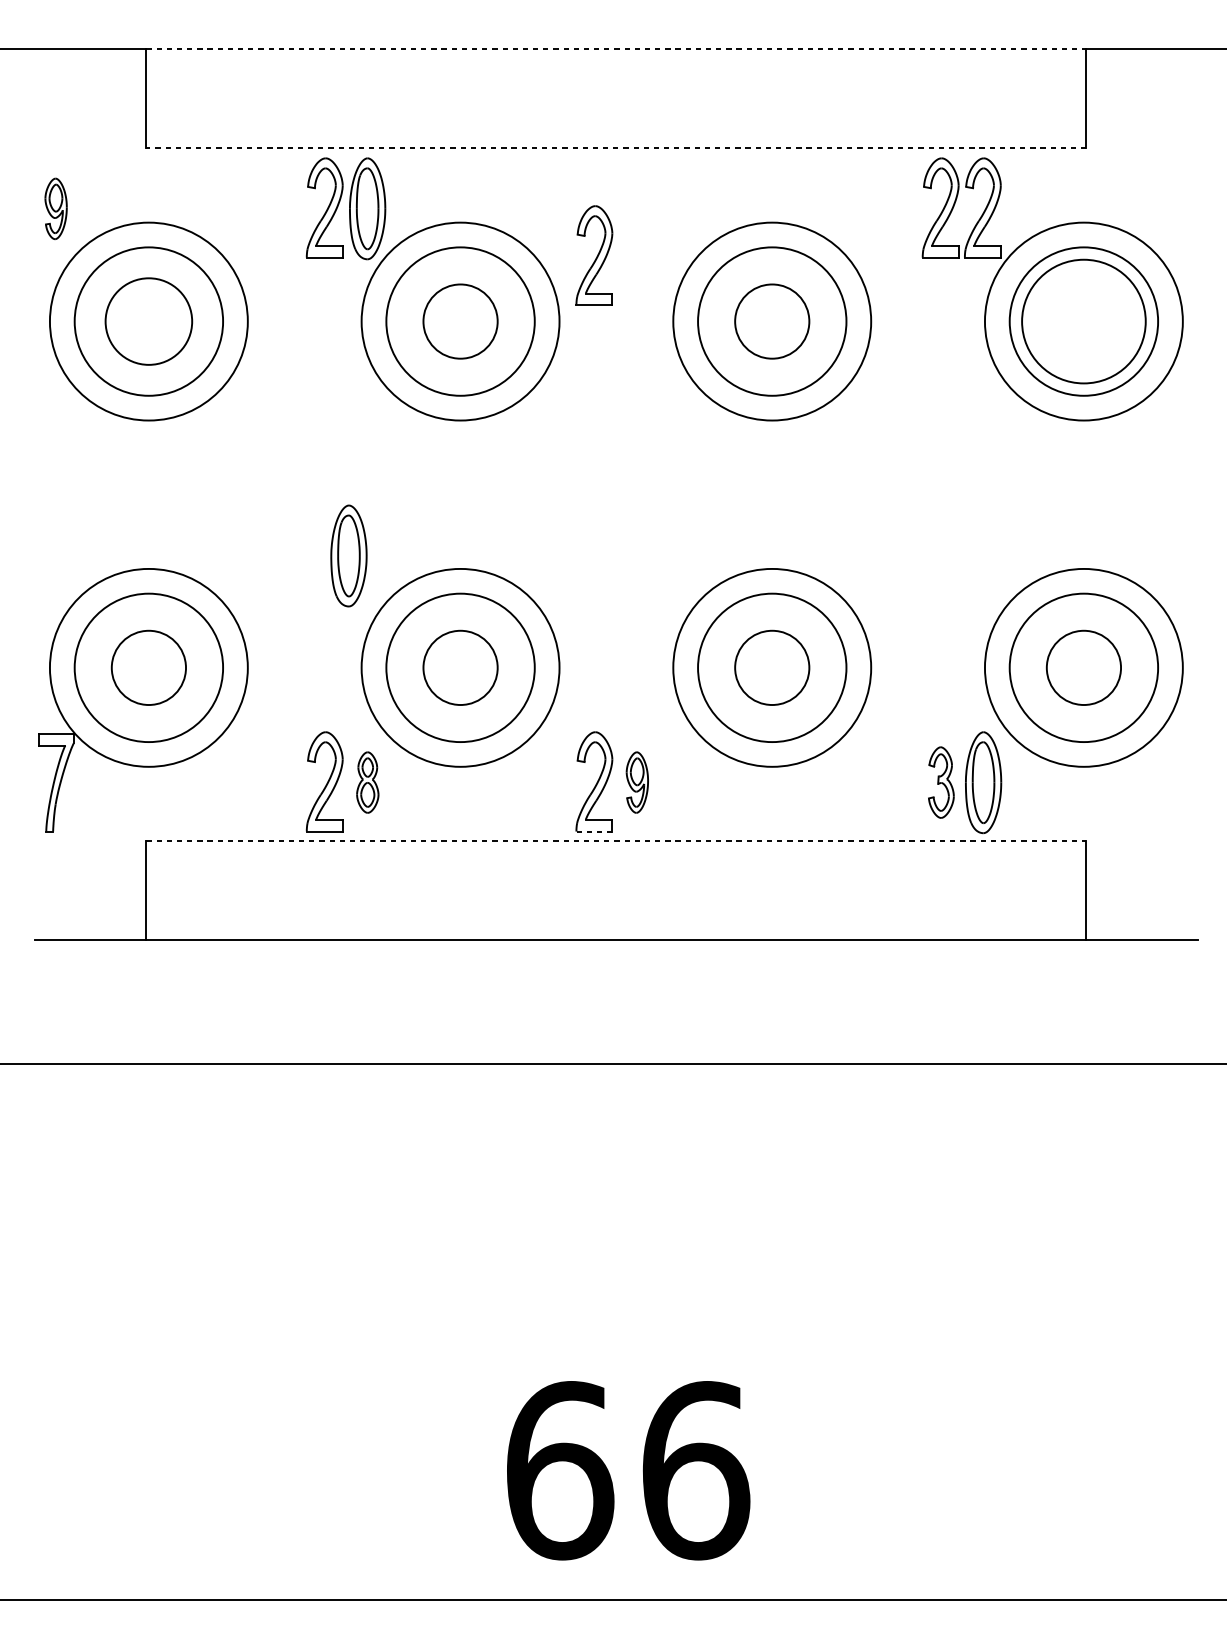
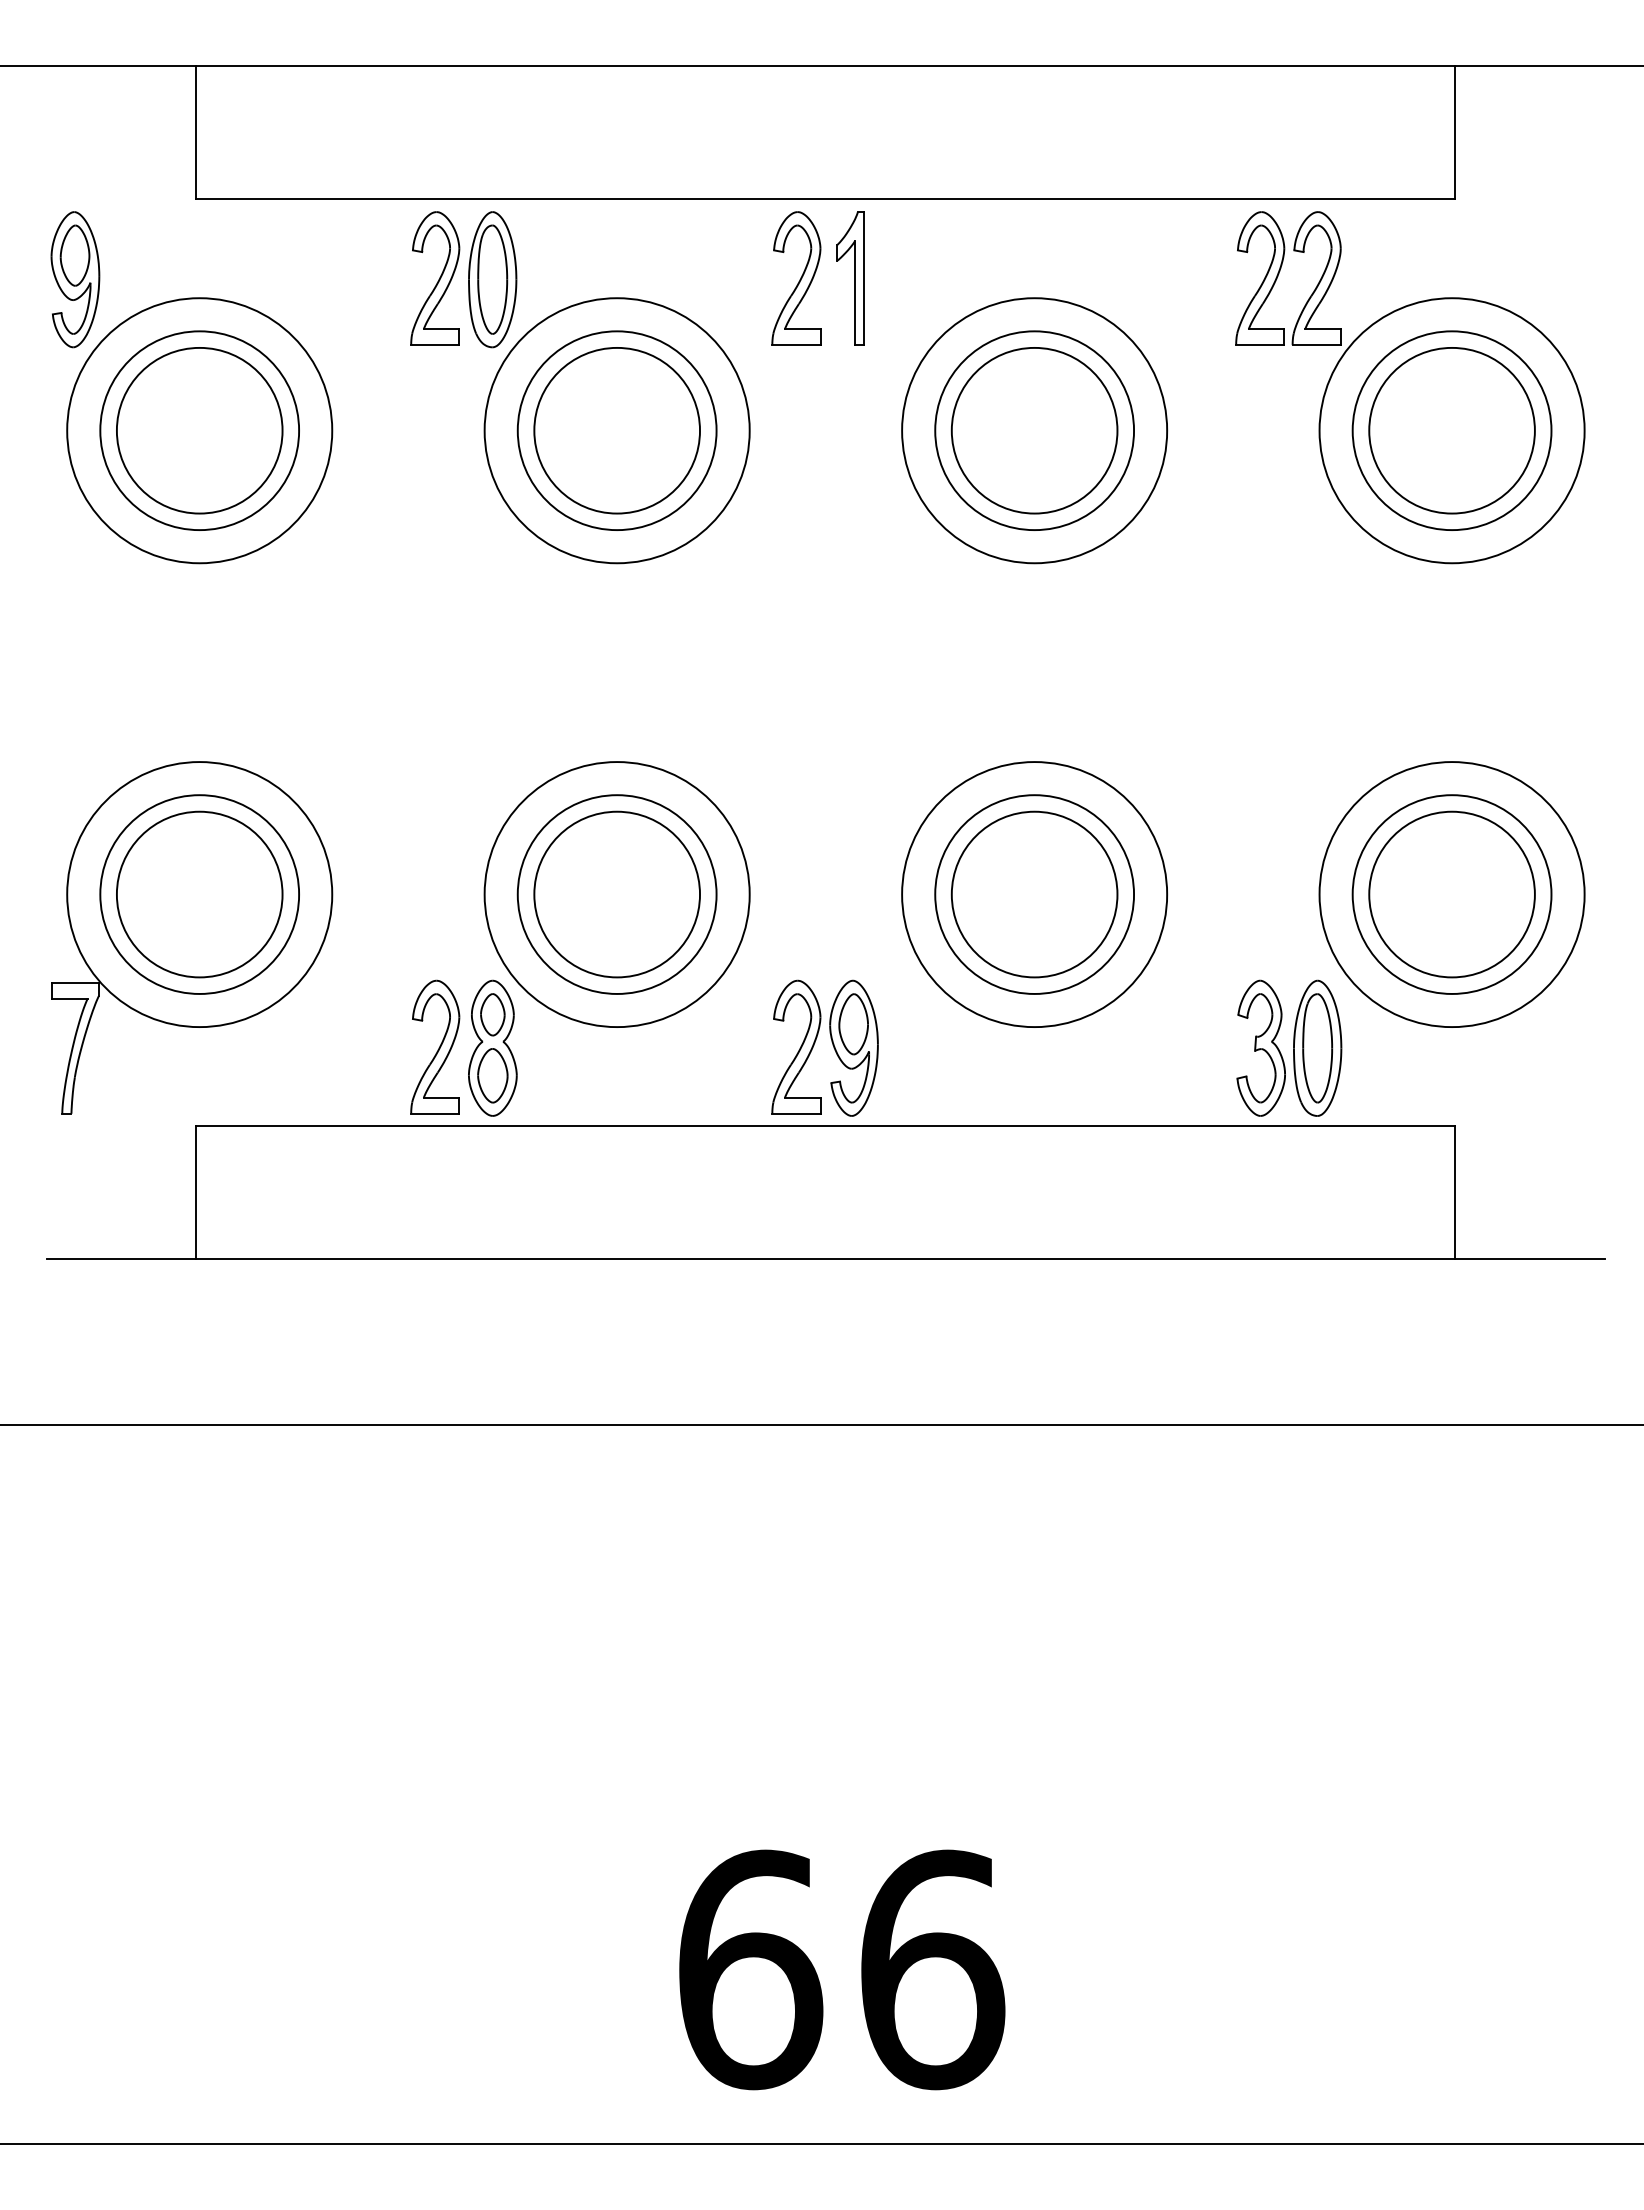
line: (616, 49) -> (826, 66), dashed -> solid
line: (616, 148) -> (825, 198), dashed -> solid
part: (634, 207) -> (850, 278), added
part: (56, 208) -> (75, 279), size x1.67
part: (594, 255) -> (796, 278), moved
circle: (148, 321) -> (199, 430), size x1.43
circle: (460, 321) -> (617, 430), size x1.67
circle: (772, 321) -> (1034, 430), size x1.67
part: (348, 555) -> (467, 744), removed
circle: (148, 667) -> (199, 894), size x1.67
circle: (460, 667) -> (617, 894), size x1.67
circle: (772, 667) -> (1034, 894), size x1.67
circle: (1083, 667) -> (1451, 894), size x1.67
part: (367, 782) -> (492, 1047), size x1.67
part: (637, 782) -> (853, 1047), size x1.67
part: (940, 782) -> (1260, 1047), size x1.43
line: (593, 831) -> (795, 1113), dashed -> solid
line: (616, 841) -> (826, 1126), dashed -> solid

